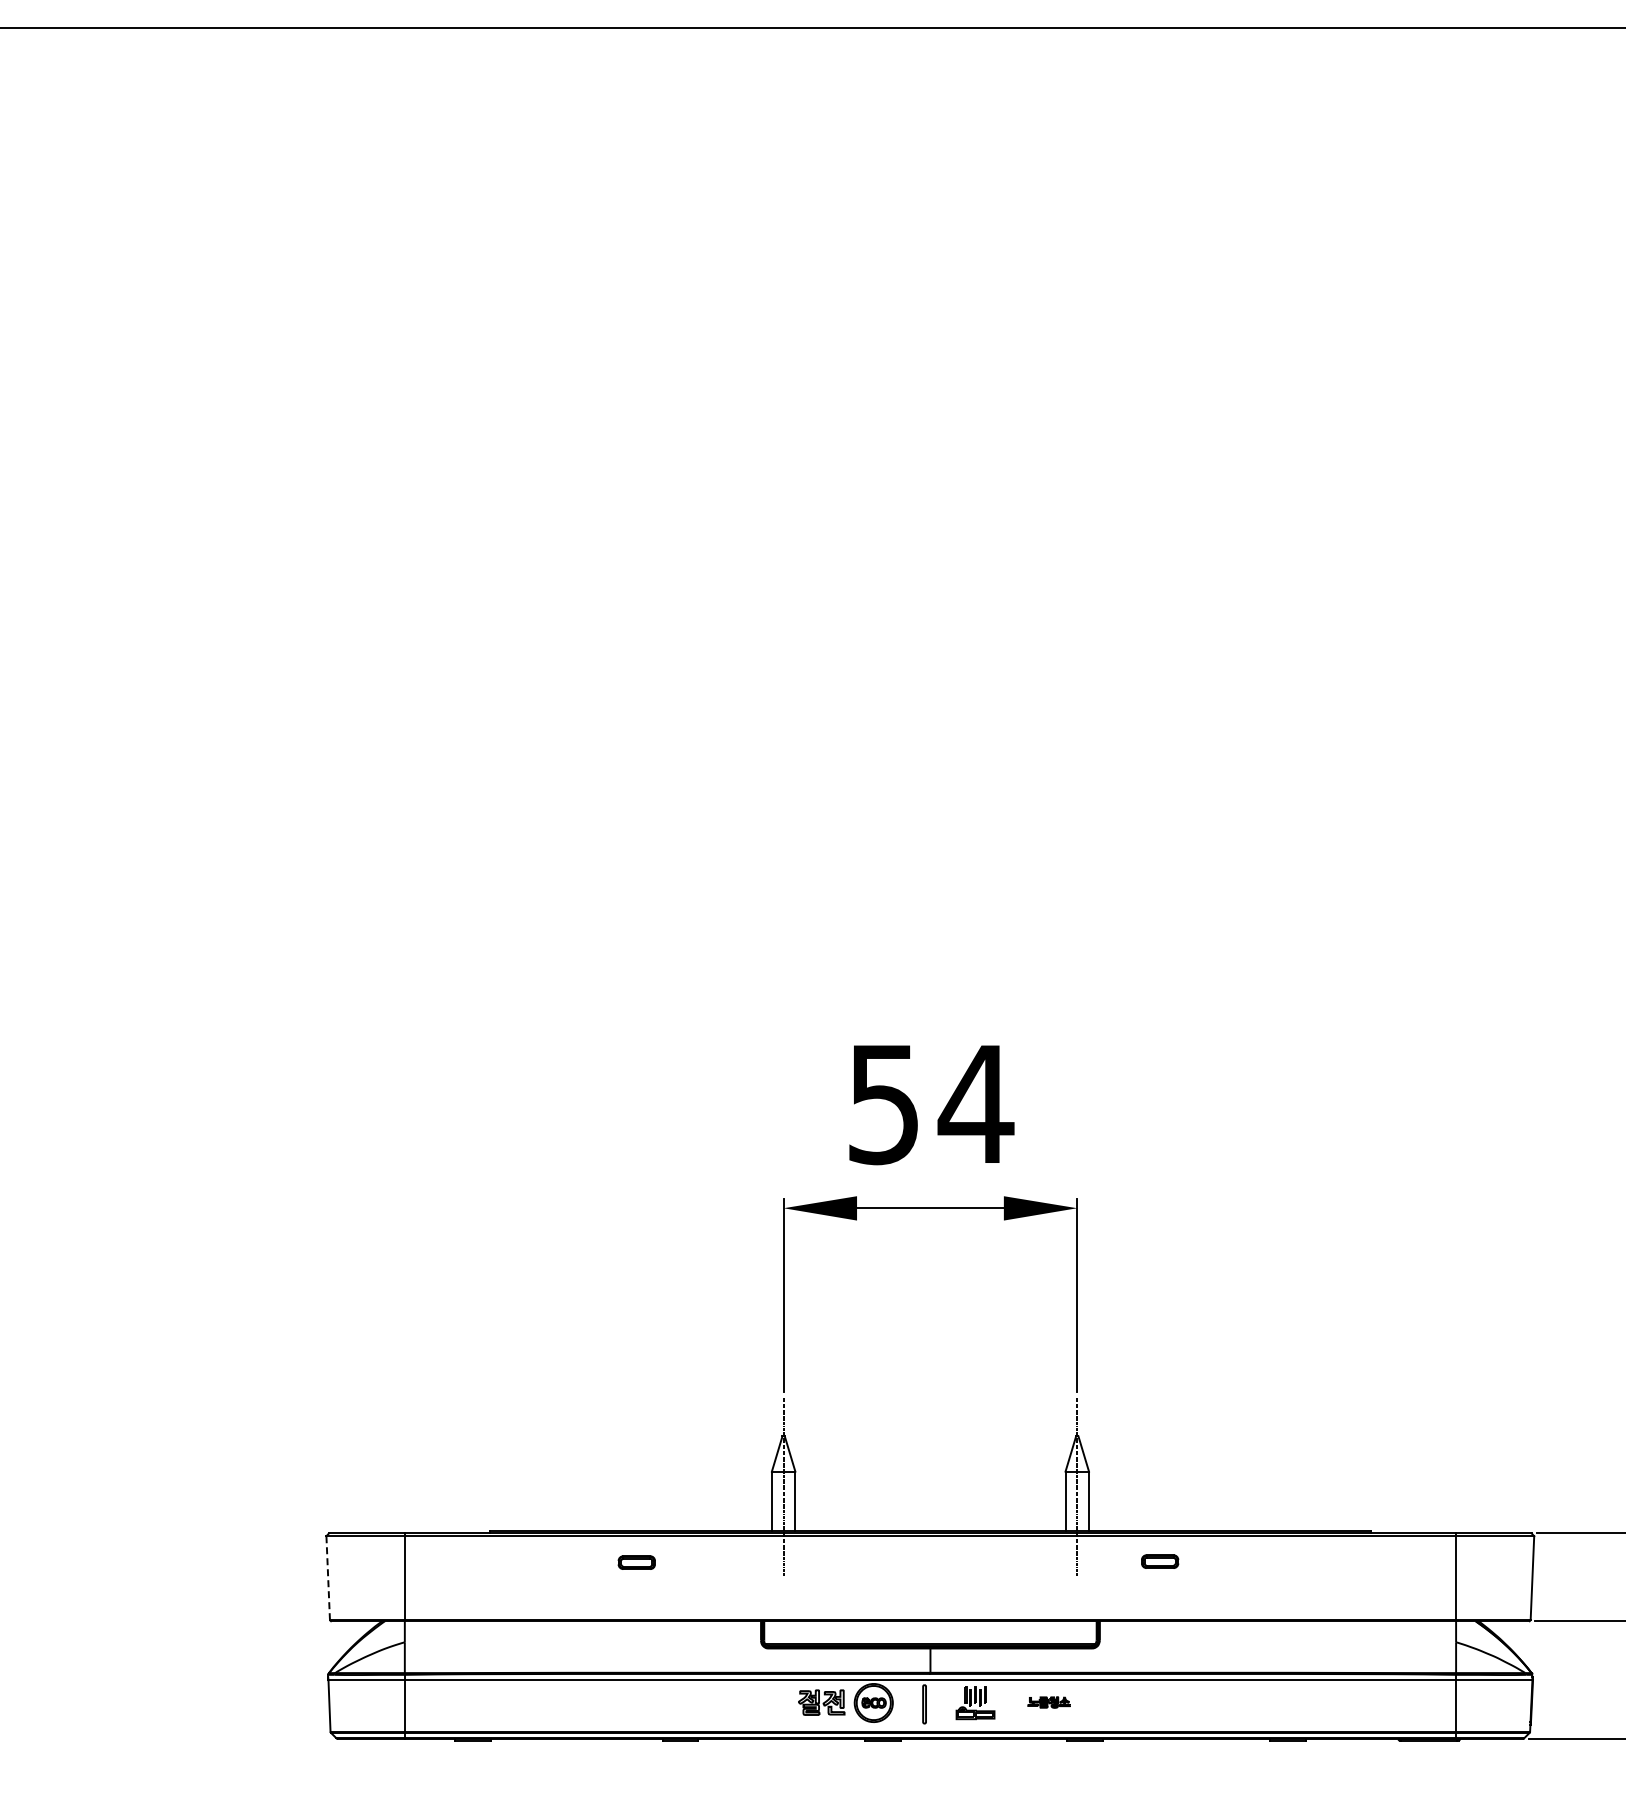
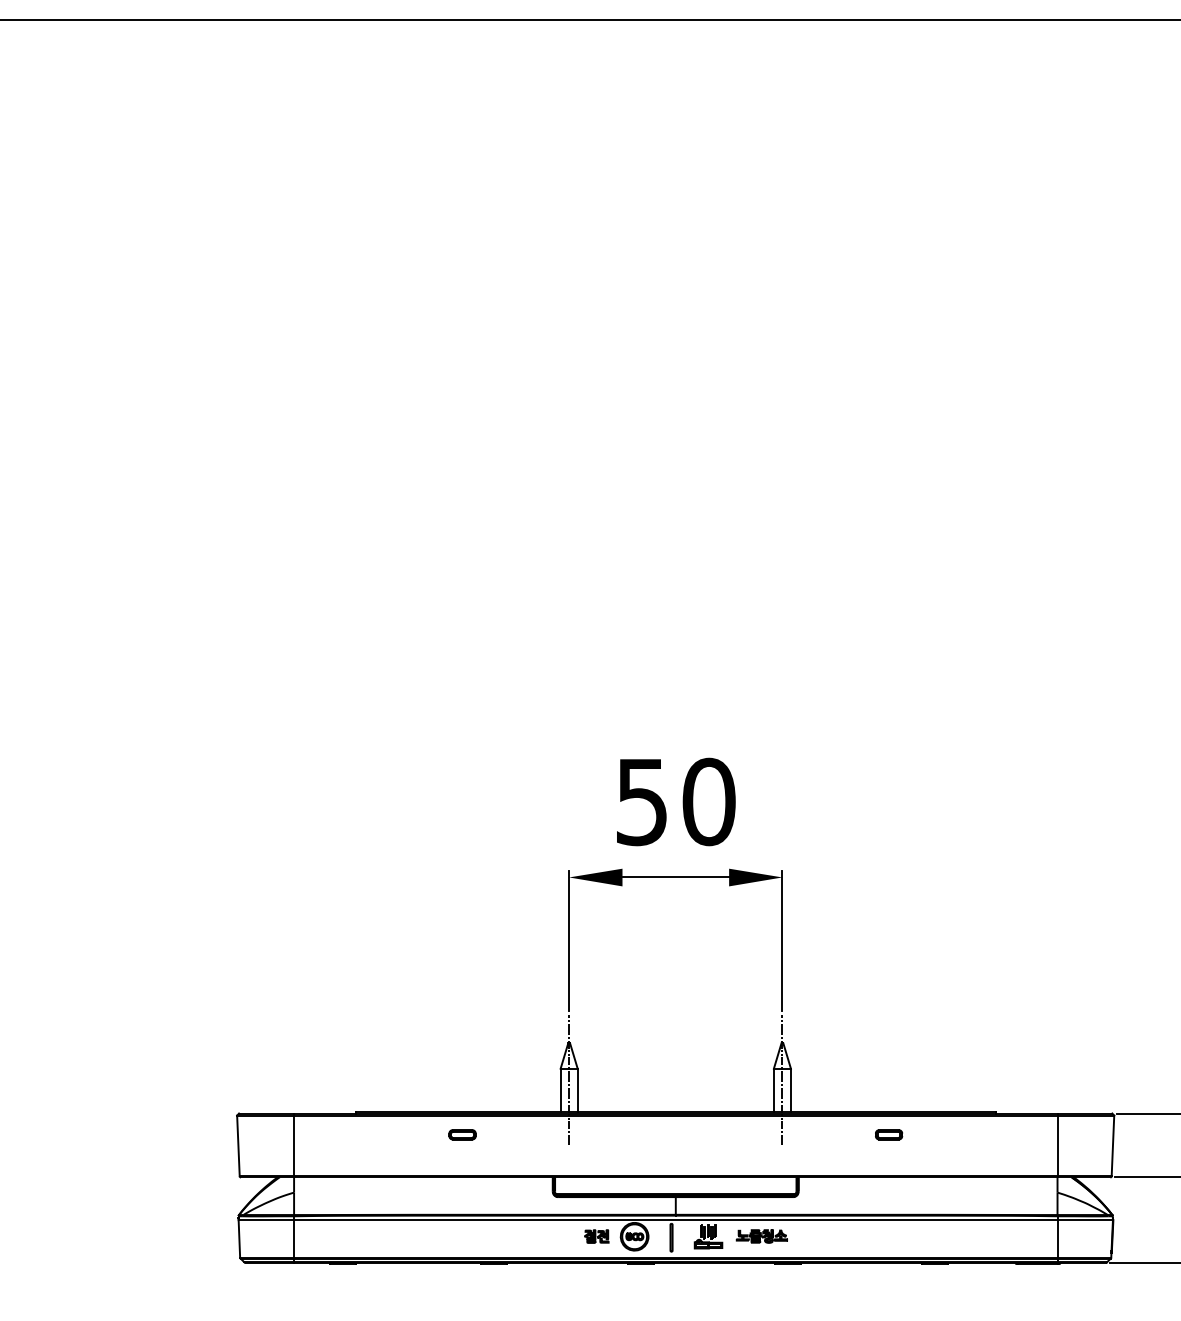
text: (975, 1104) -> (708, 802), 54 -> 50
part: (1160, 1561) -> (889, 1134), moved
line: (328, 1577) -> (238, 1145), dashed -> solid
part: (821, 1702) -> (596, 1236), size x0.71
part: (1048, 1702) -> (761, 1236), size x1.67

